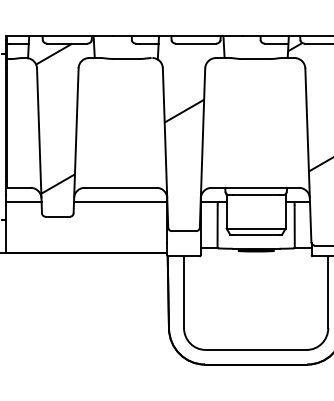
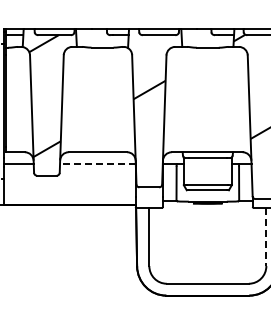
line: (120, 201) -> (97, 163), solid -> dashed
line: (328, 292) -> (266, 237), solid -> dashed

